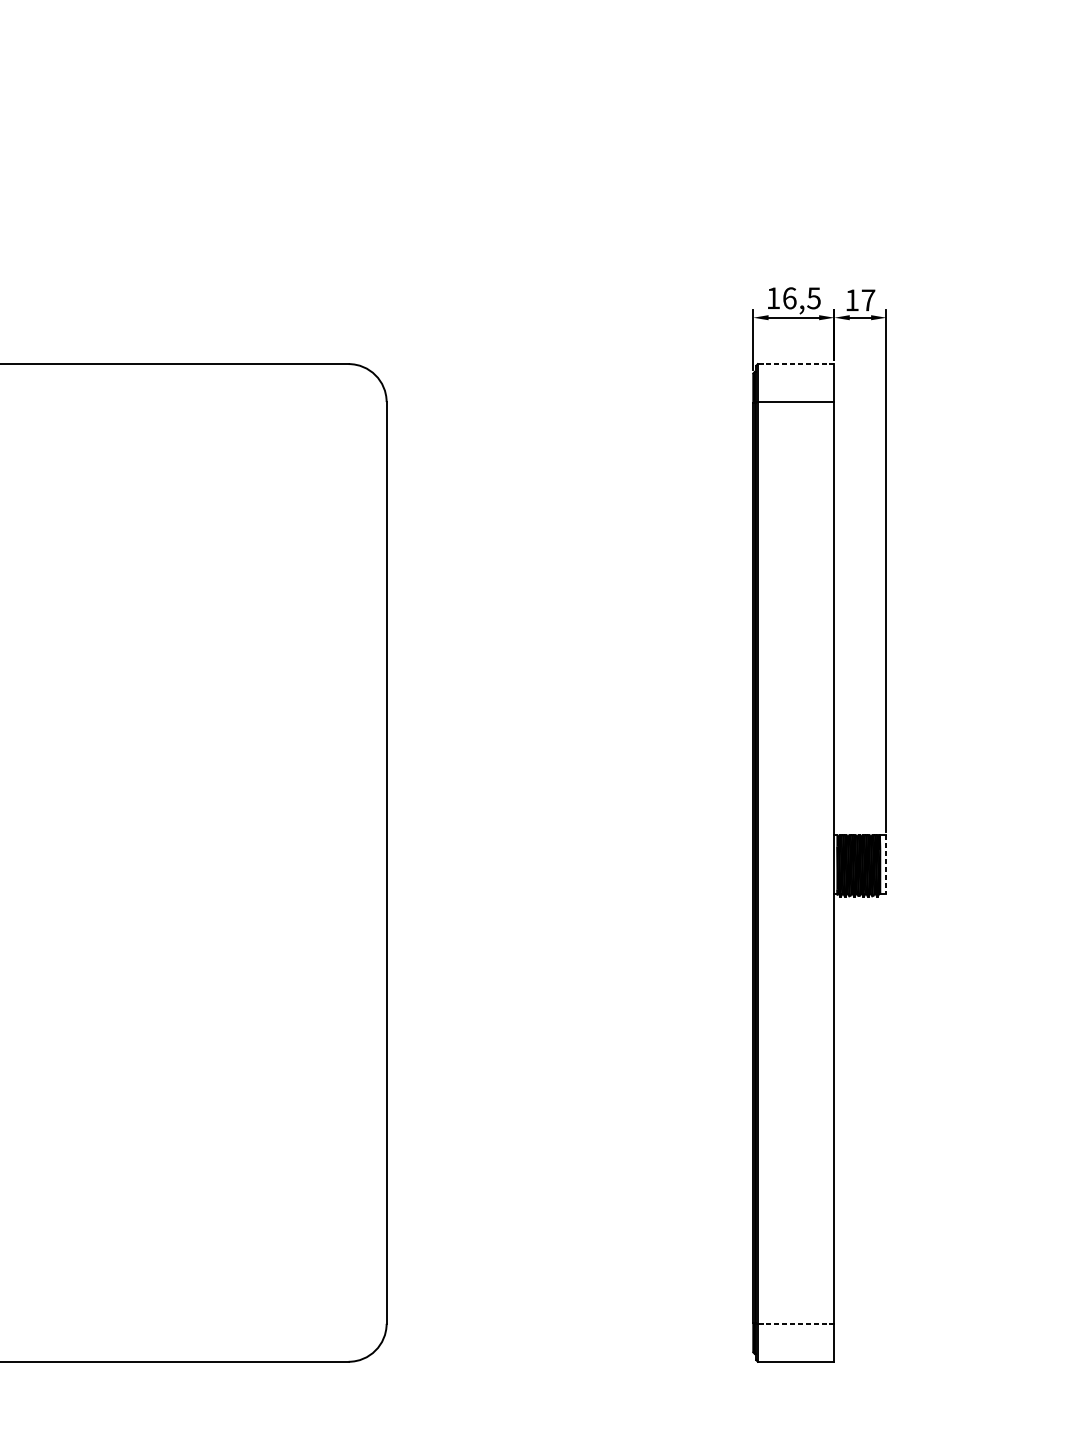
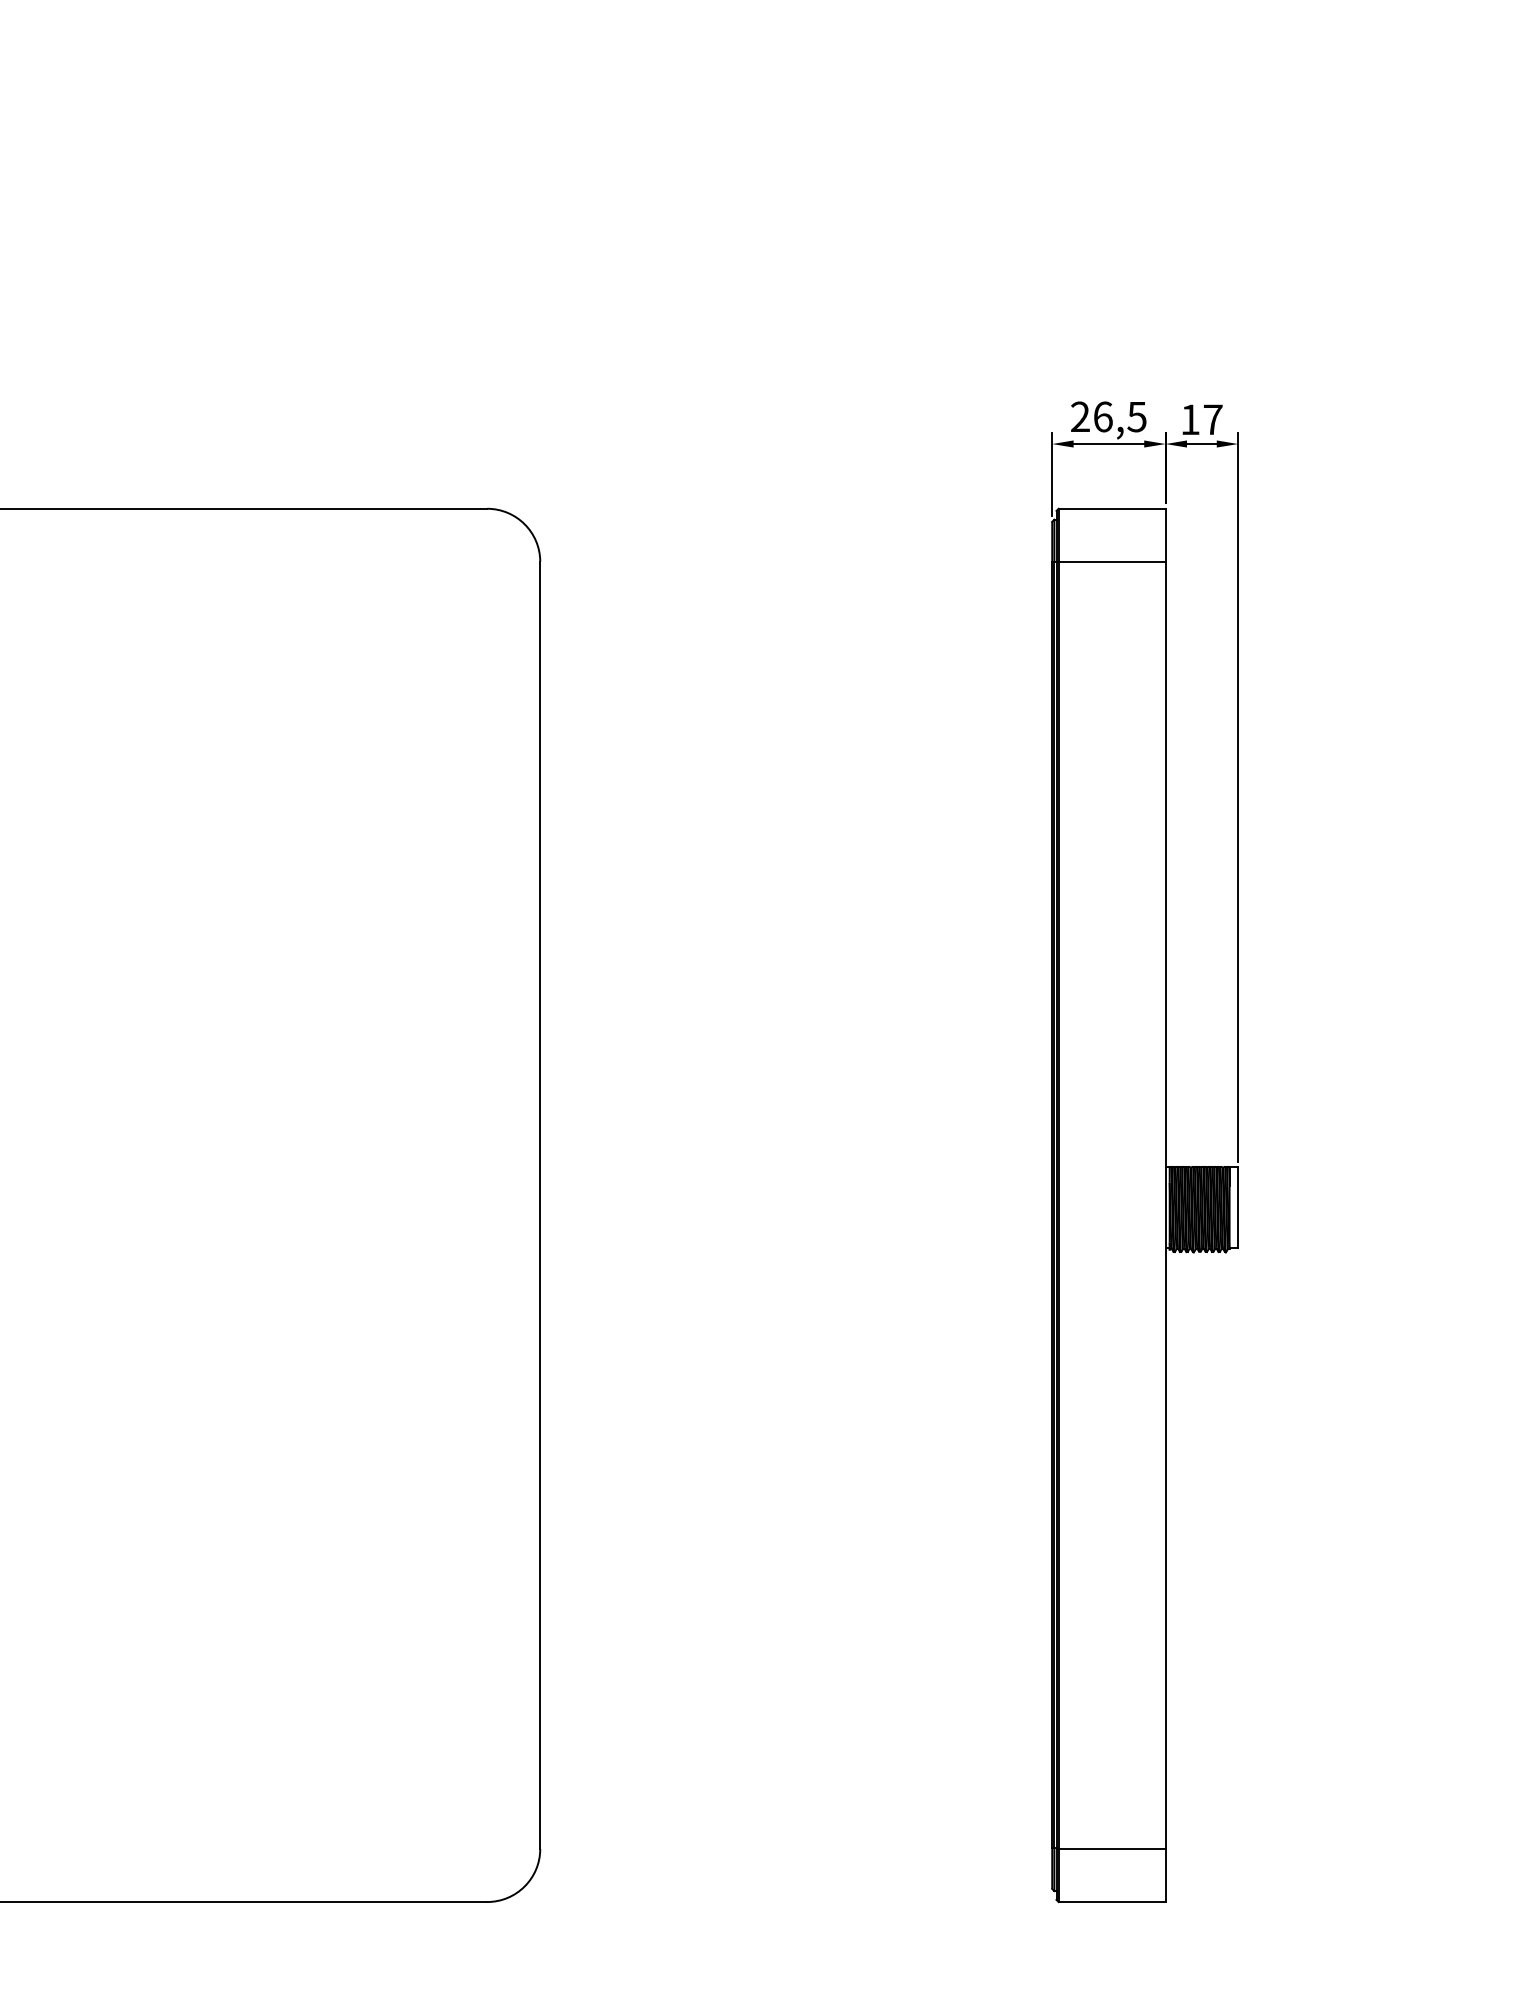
text: (773, 298) -> (1080, 416), 16,5 -> 26,5
line: (795, 363) -> (1111, 508), dashed -> solid
line: (886, 864) -> (1238, 1207), dashed -> solid
line: (795, 1323) -> (1111, 1848), dashed -> solid

